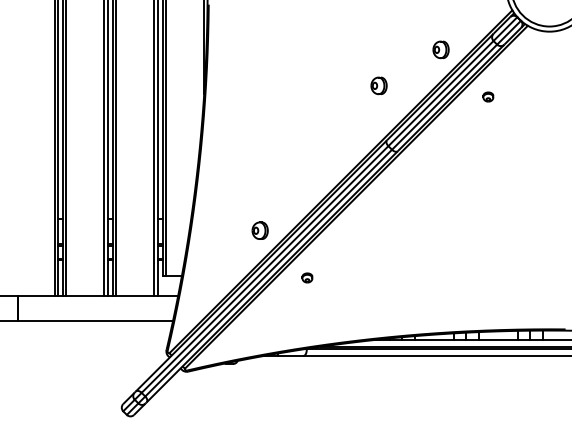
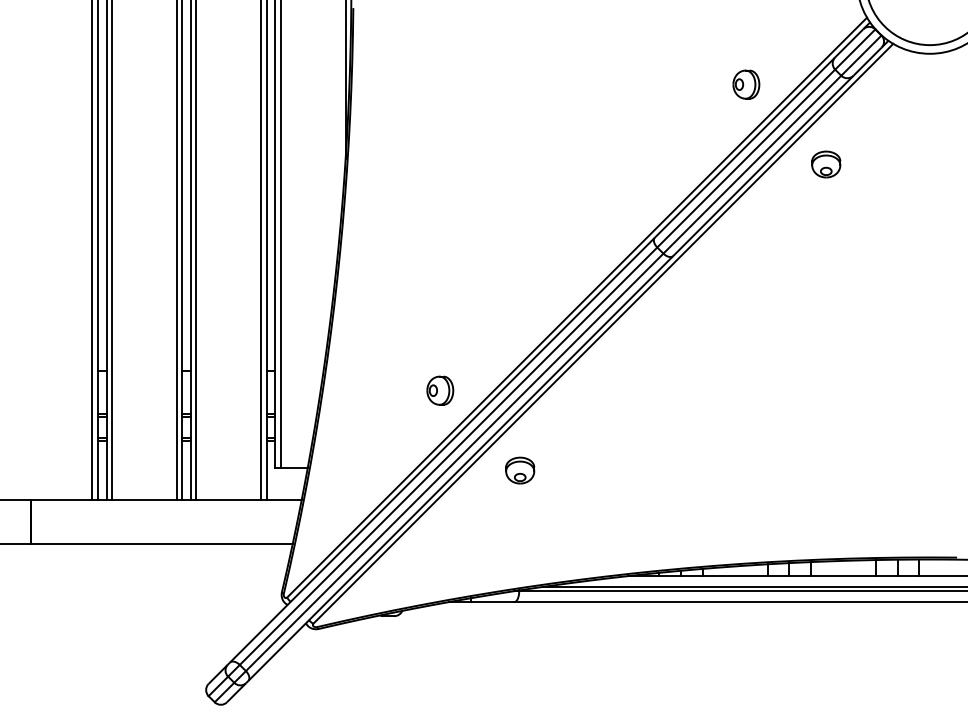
part: (378, 85) -> (640, 144), removed
part: (488, 96) -> (826, 163), size x1.67
part: (307, 277) -> (520, 469), size x1.67

